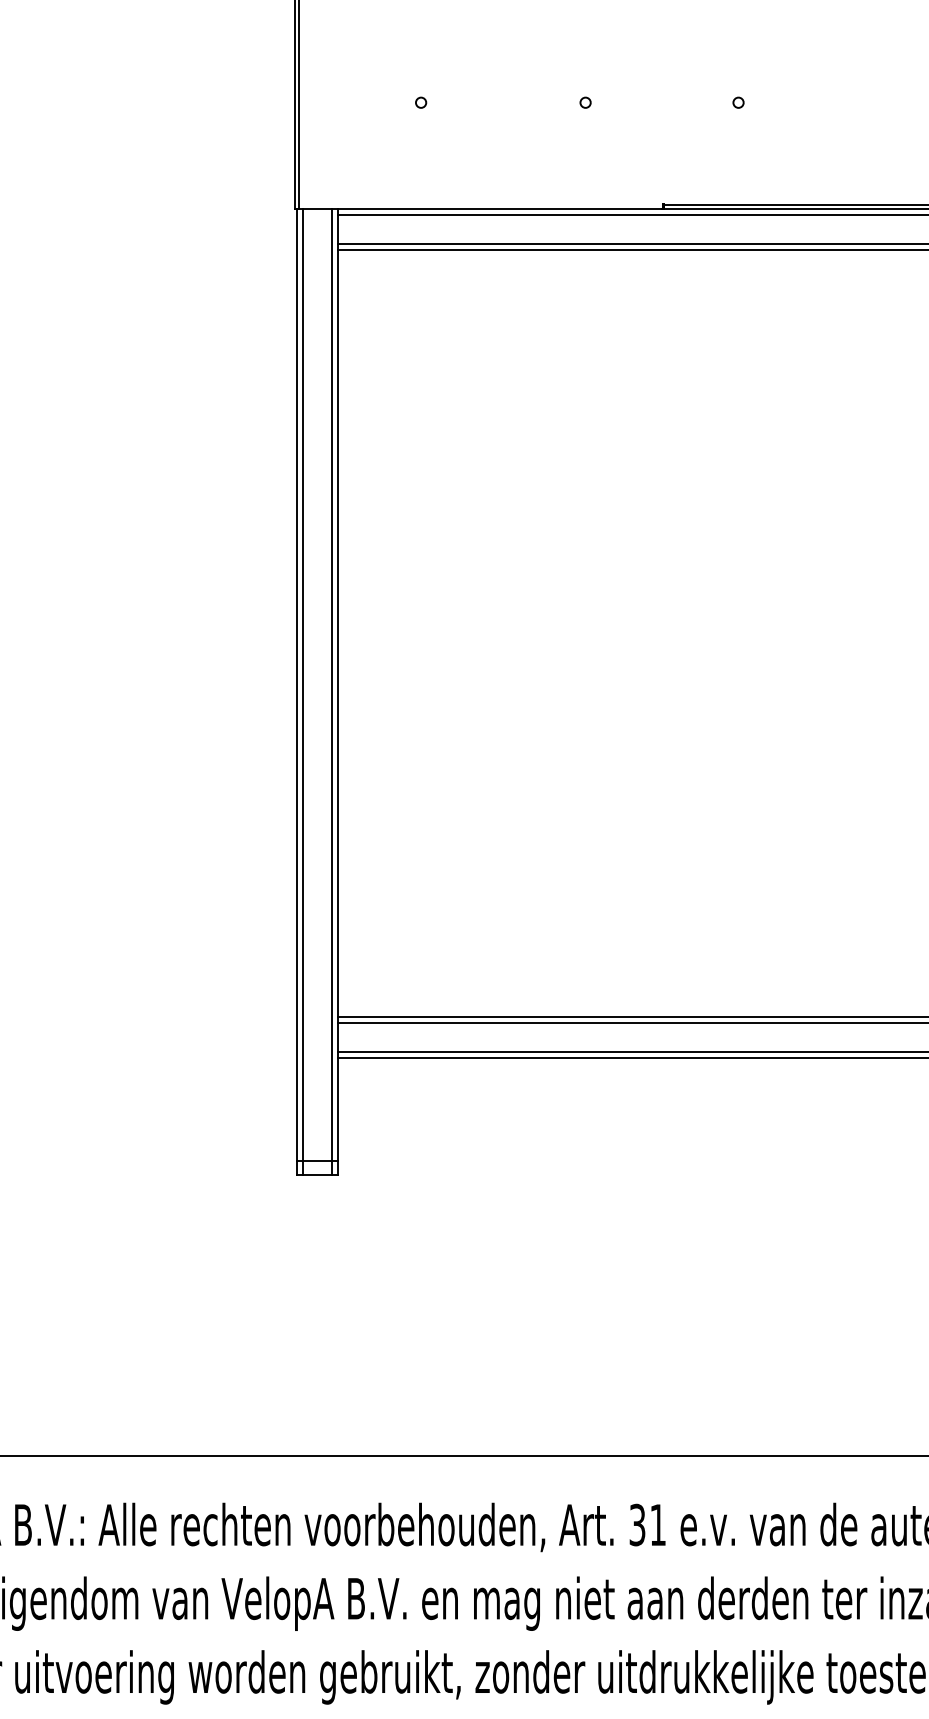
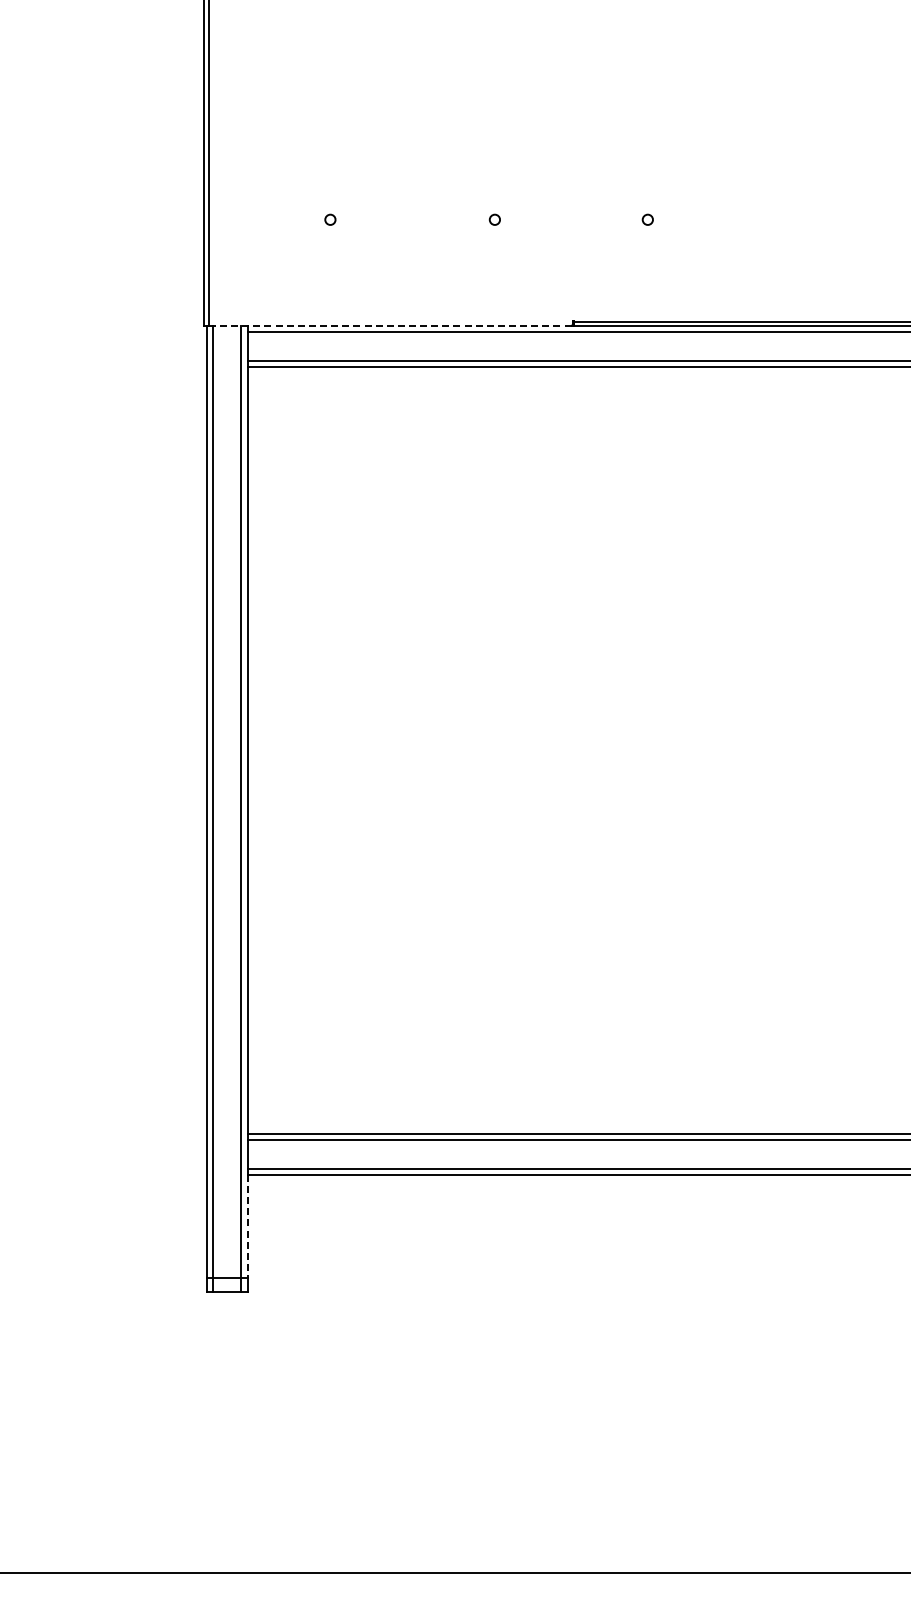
line: (480, 208) -> (389, 325), solid -> dashed
line: (338, 1109) -> (247, 1226), solid -> dashed

